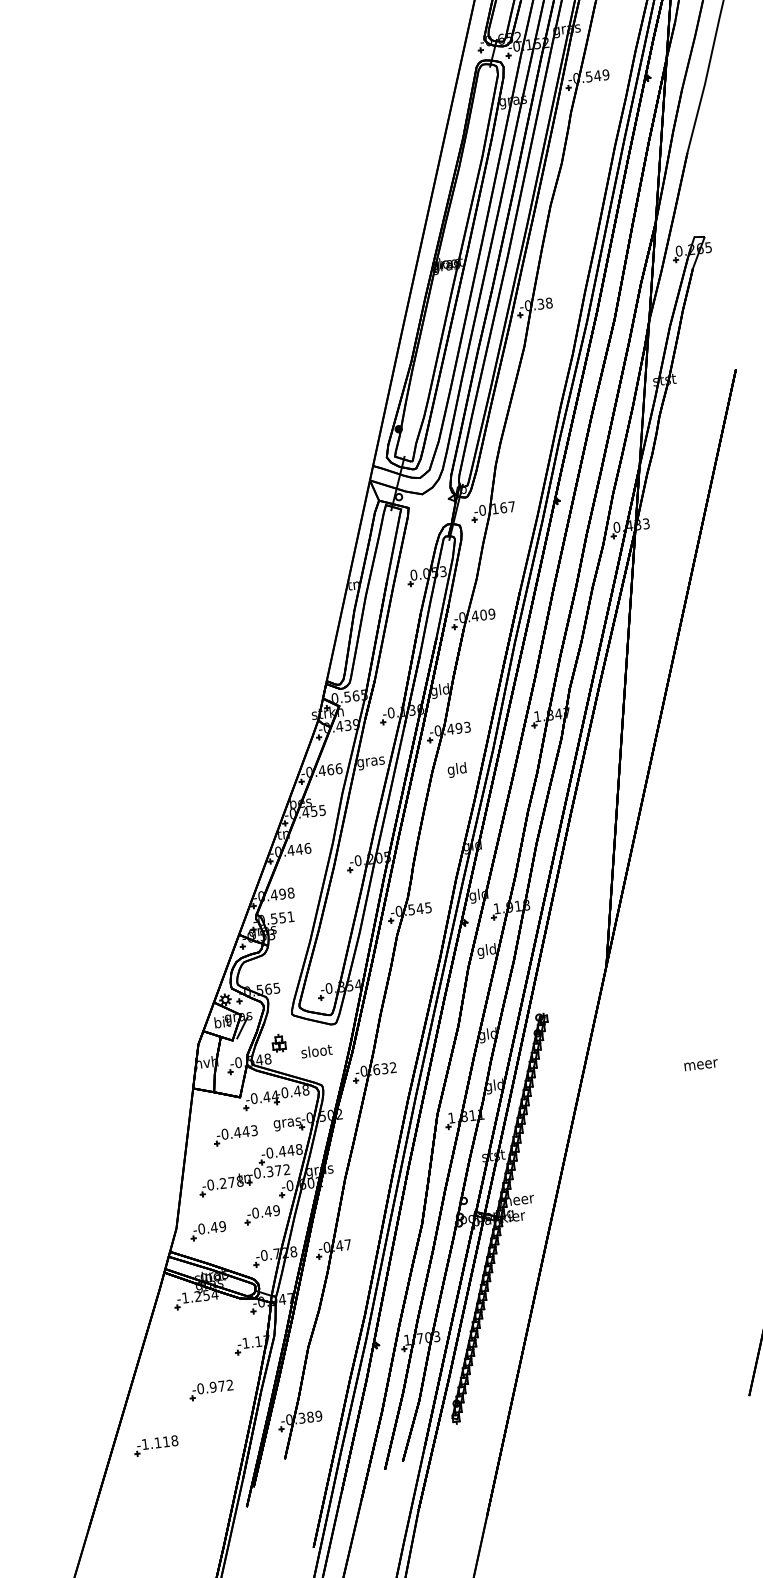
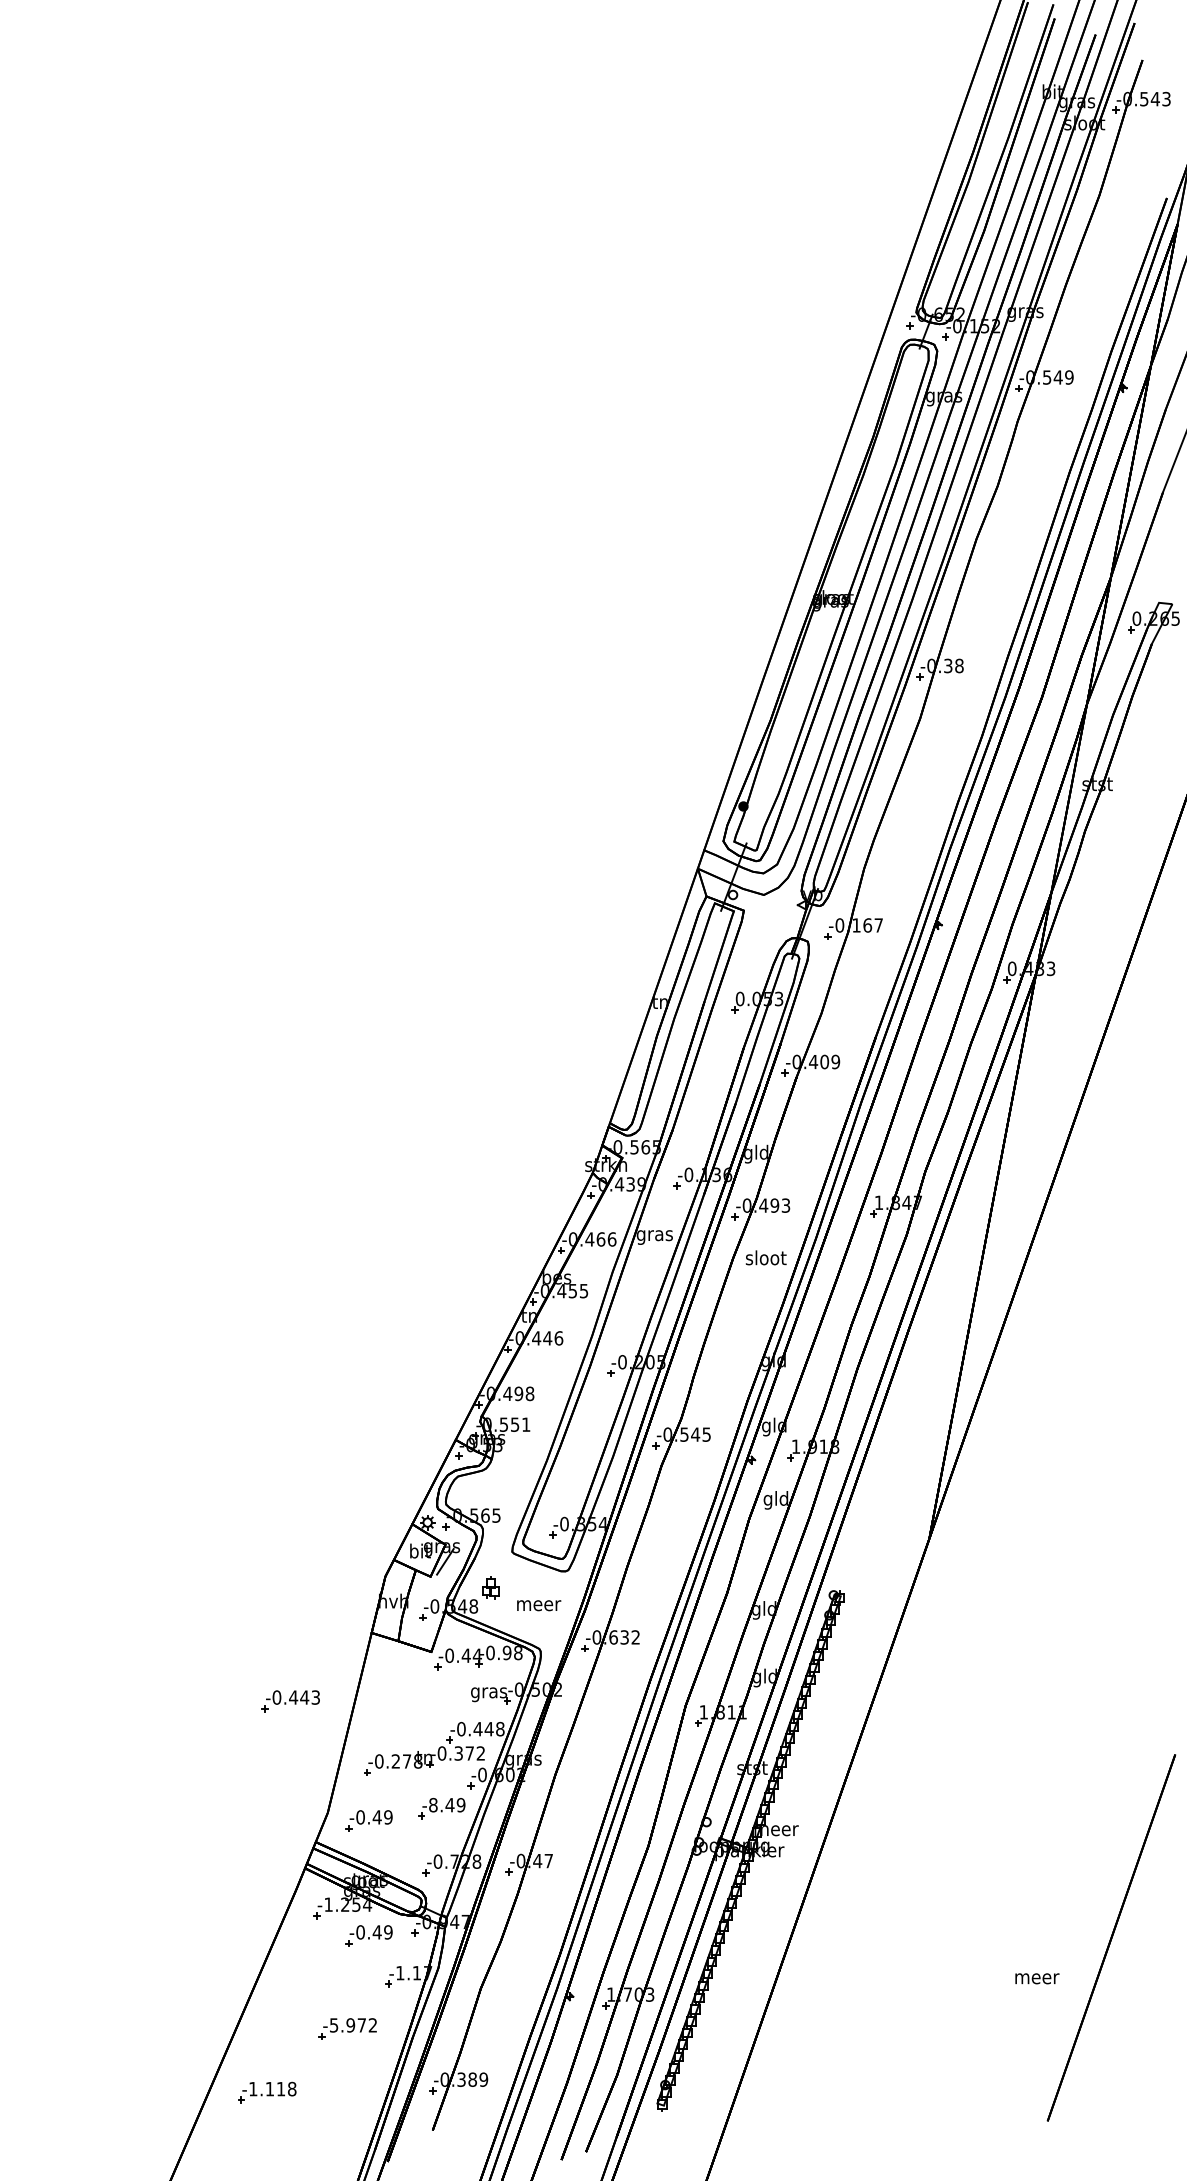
text: (456, 769) -> (765, 1259), gld -> sloot
text: (317, 1050) -> (539, 1603), sloot -> meer
text: (701, 1064) -> (1037, 1978), moved
text: (296, 1090) -> (506, 1652), -0.48 -> -0.98
part: (235, 1135) -> (290, 1701), moved
text: (255, 1213) -> (433, 1805), -0.49 -> -8.49
part: (218, 1317) -> (368, 1935), added
text: (200, 1388) -> (333, 2025), -0.972 -> -5.972

